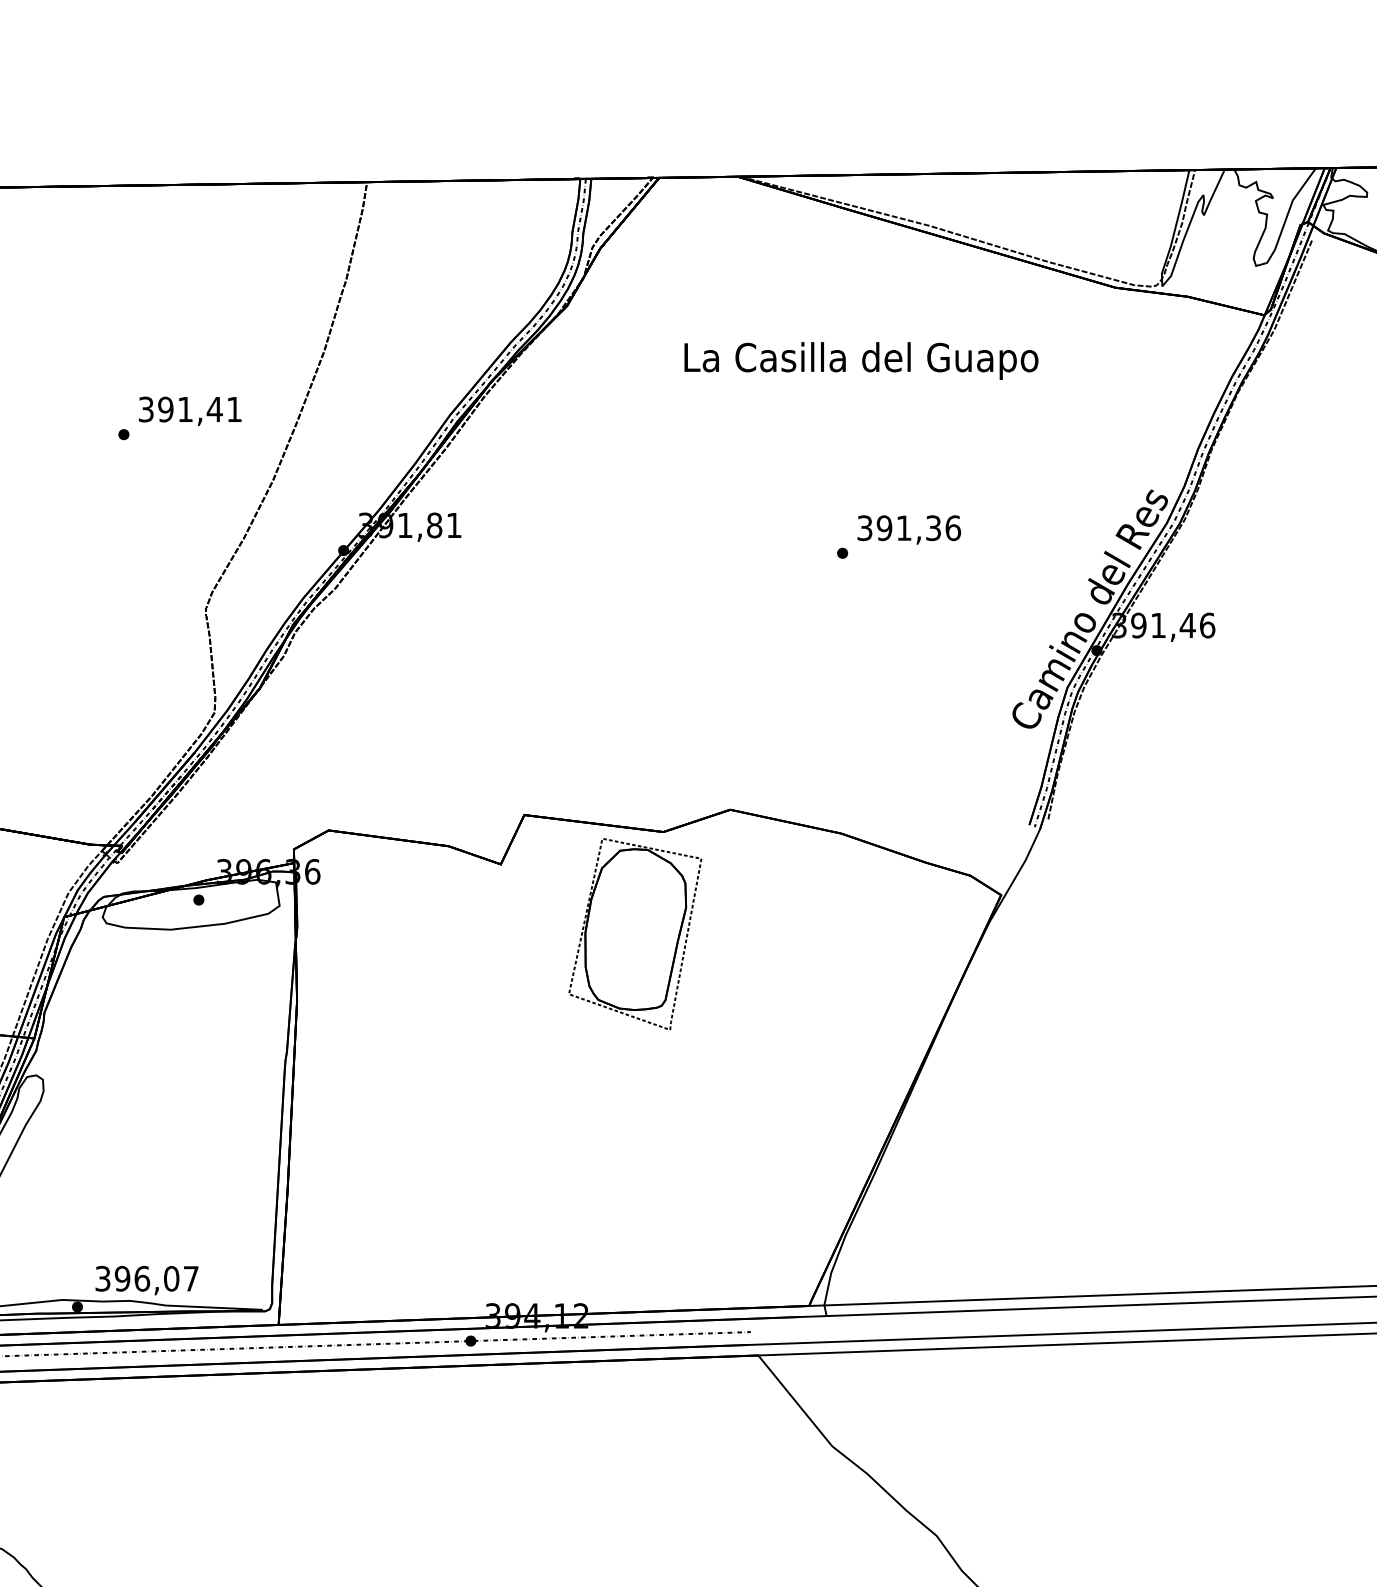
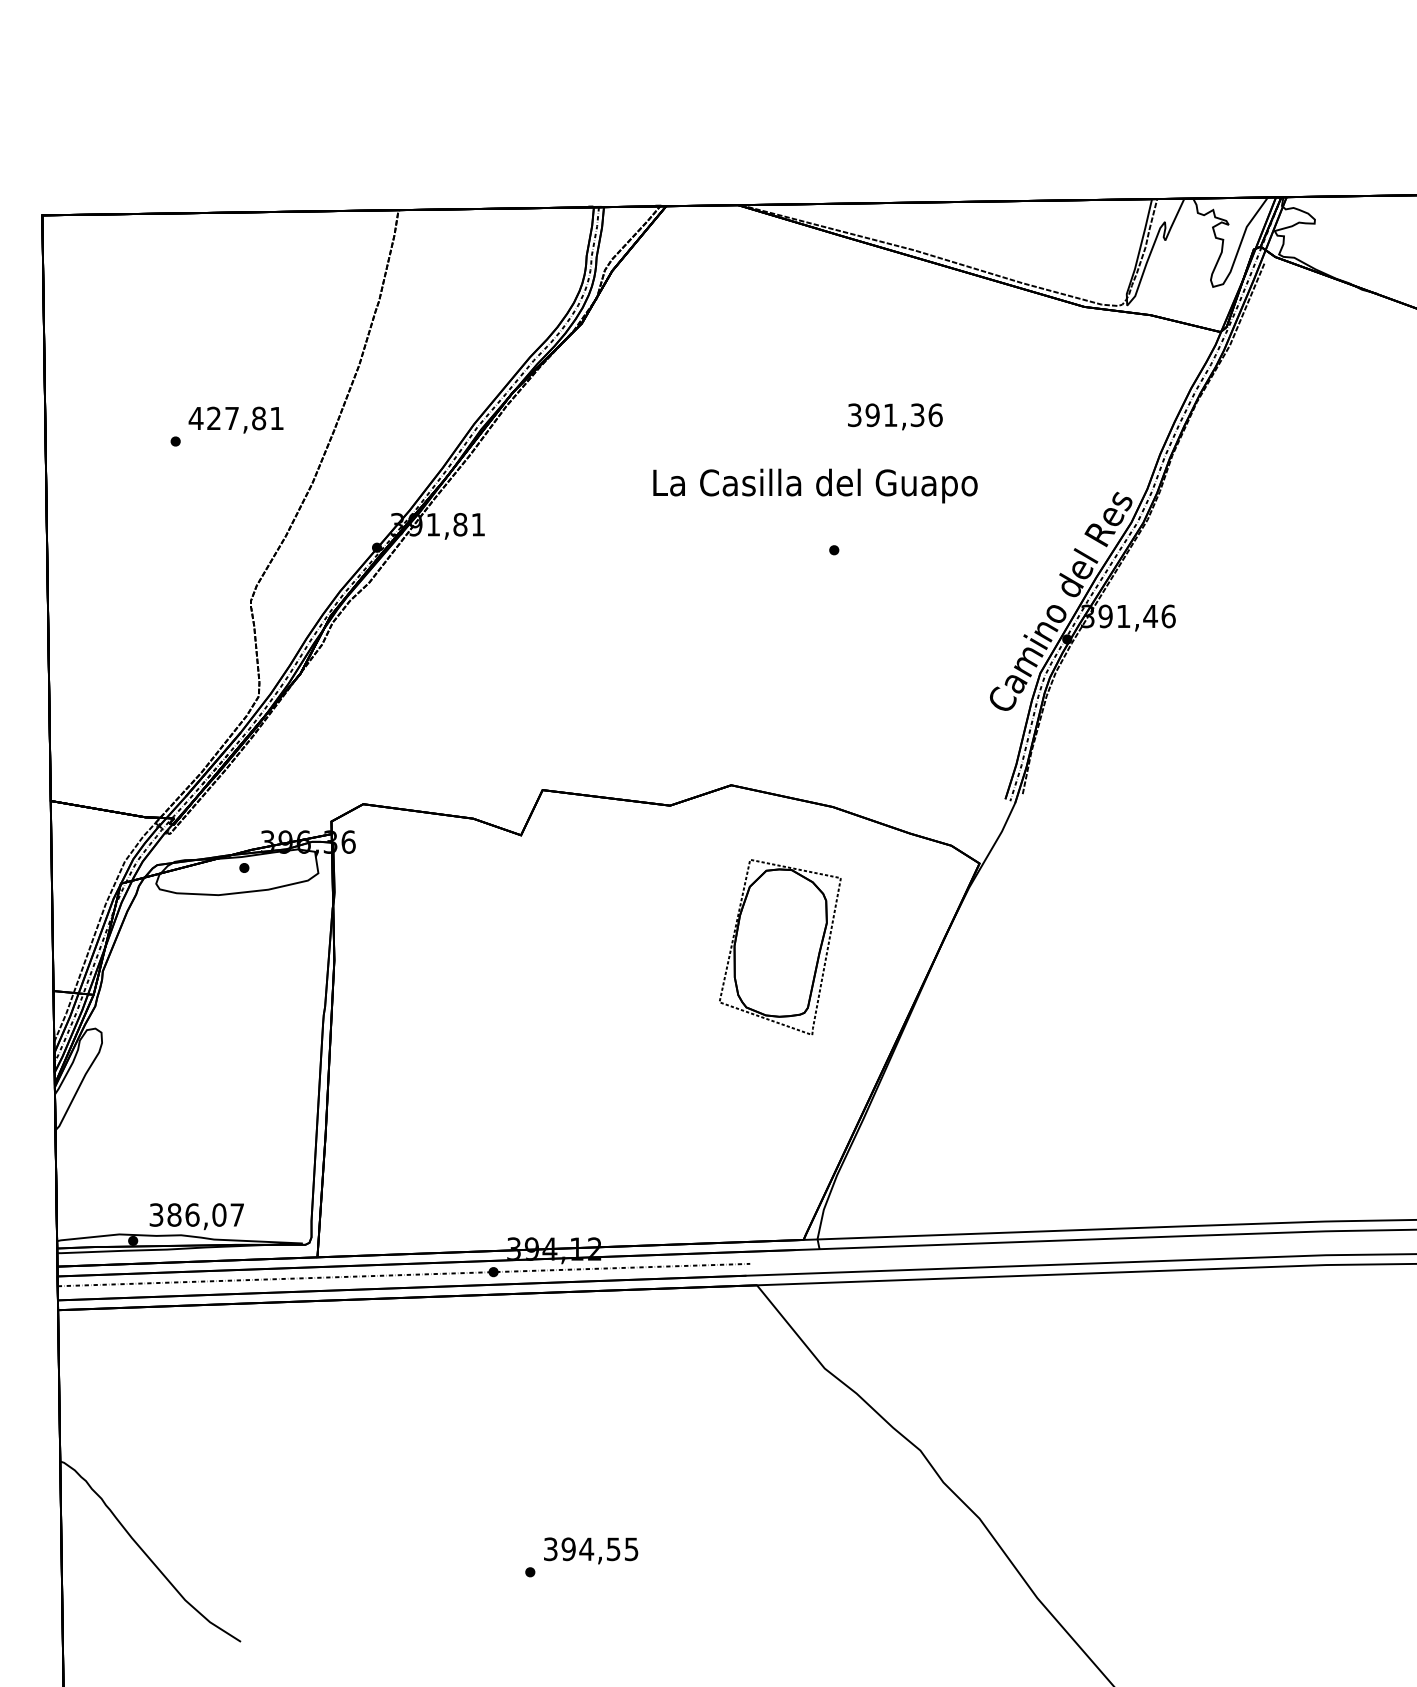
text: (861, 360) -> (815, 485), moved
text: (180, 409) -> (227, 418), 391,41 -> 427,81
text: (909, 529) -> (895, 416), moved
part: (635, 934) -> (780, 947), moved
text: (122, 1278) -> (174, 1214), 396,07 -> 386,07

